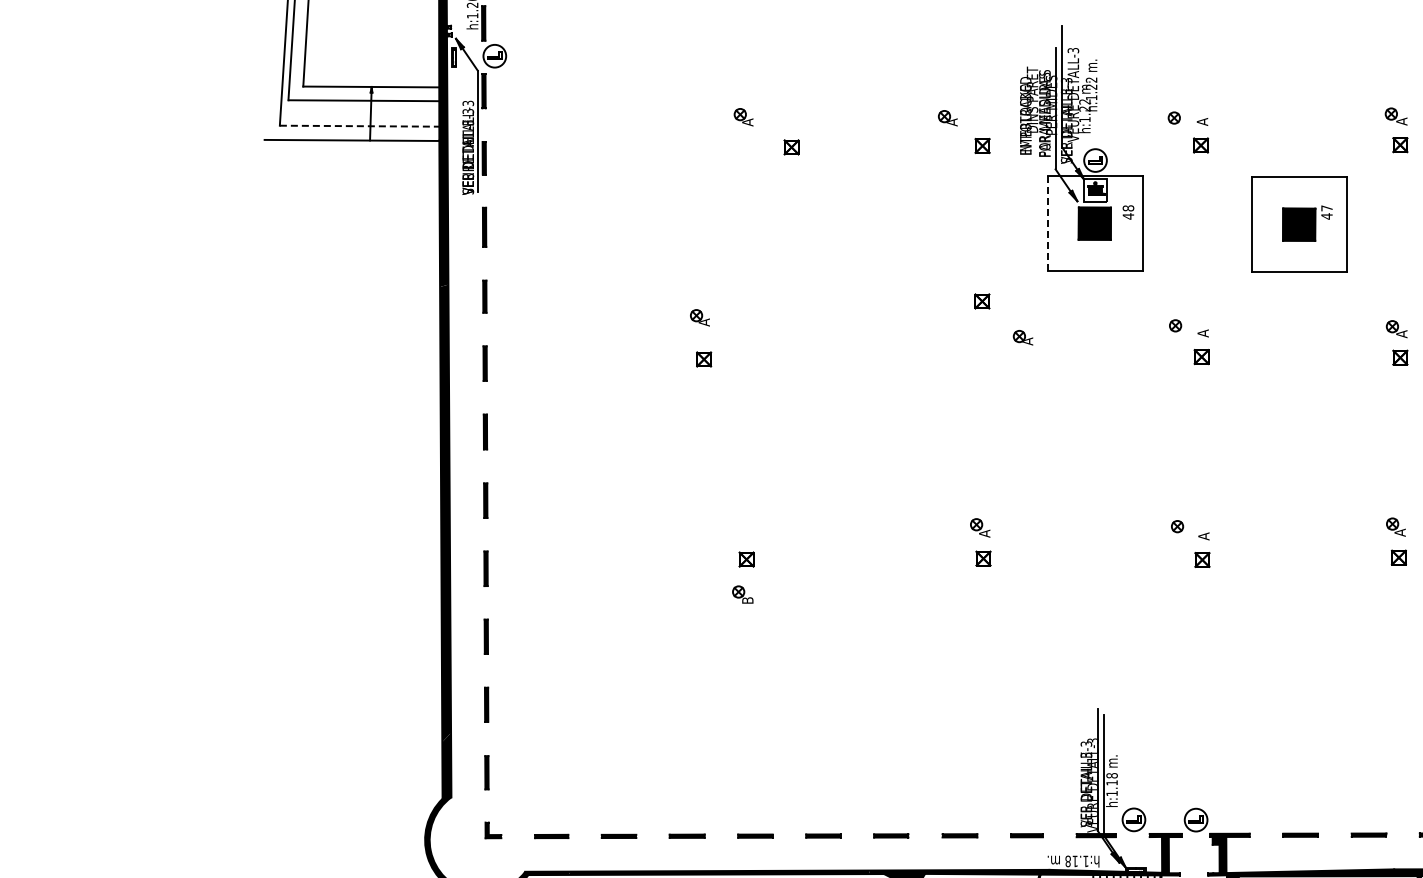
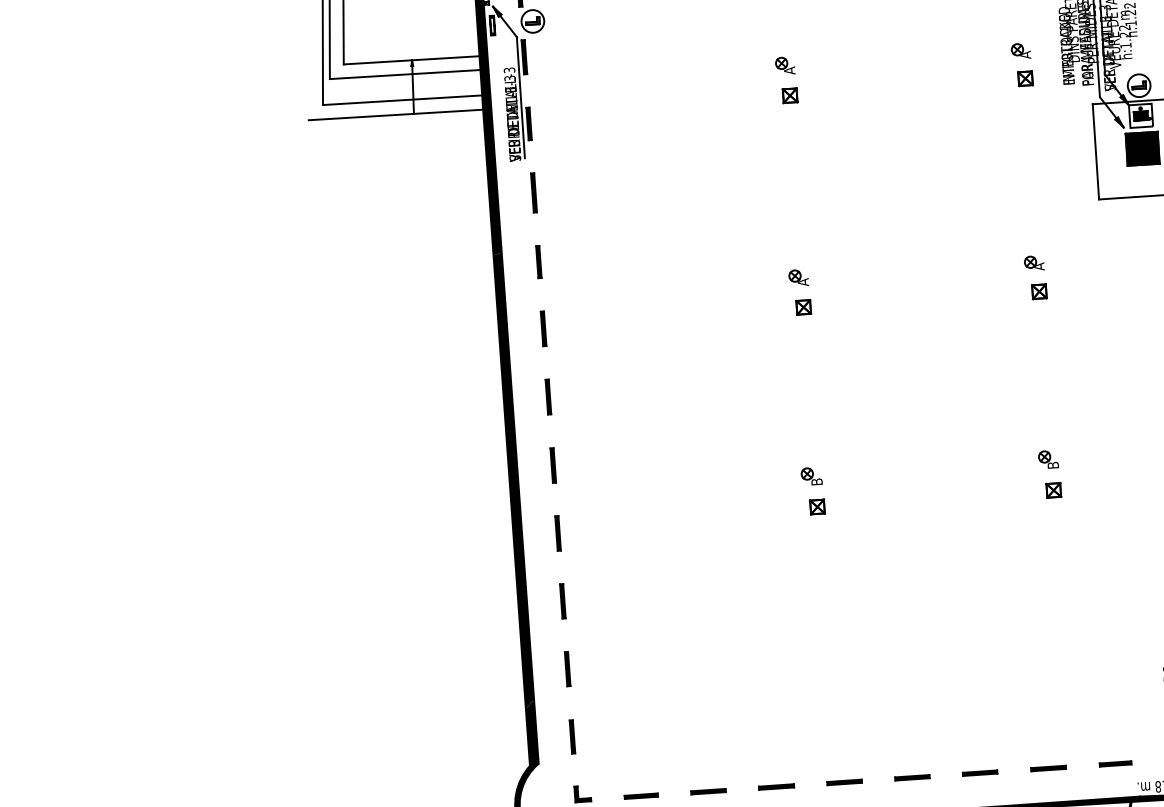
part: (947, 118) -> (1020, 51), moved
line: (360, 126) -> (403, 100), dashed -> solid
part: (791, 147) -> (790, 95), moved
line: (1047, 223) -> (1095, 151), dashed -> solid
part: (982, 301) -> (1039, 291), moved
part: (699, 317) -> (798, 277), moved
part: (1022, 337) -> (1033, 263), moved
part: (704, 359) -> (804, 307), moved
text: (984, 533) -> (1053, 465), A -> B
part: (742, 594) -> (811, 476), moved

